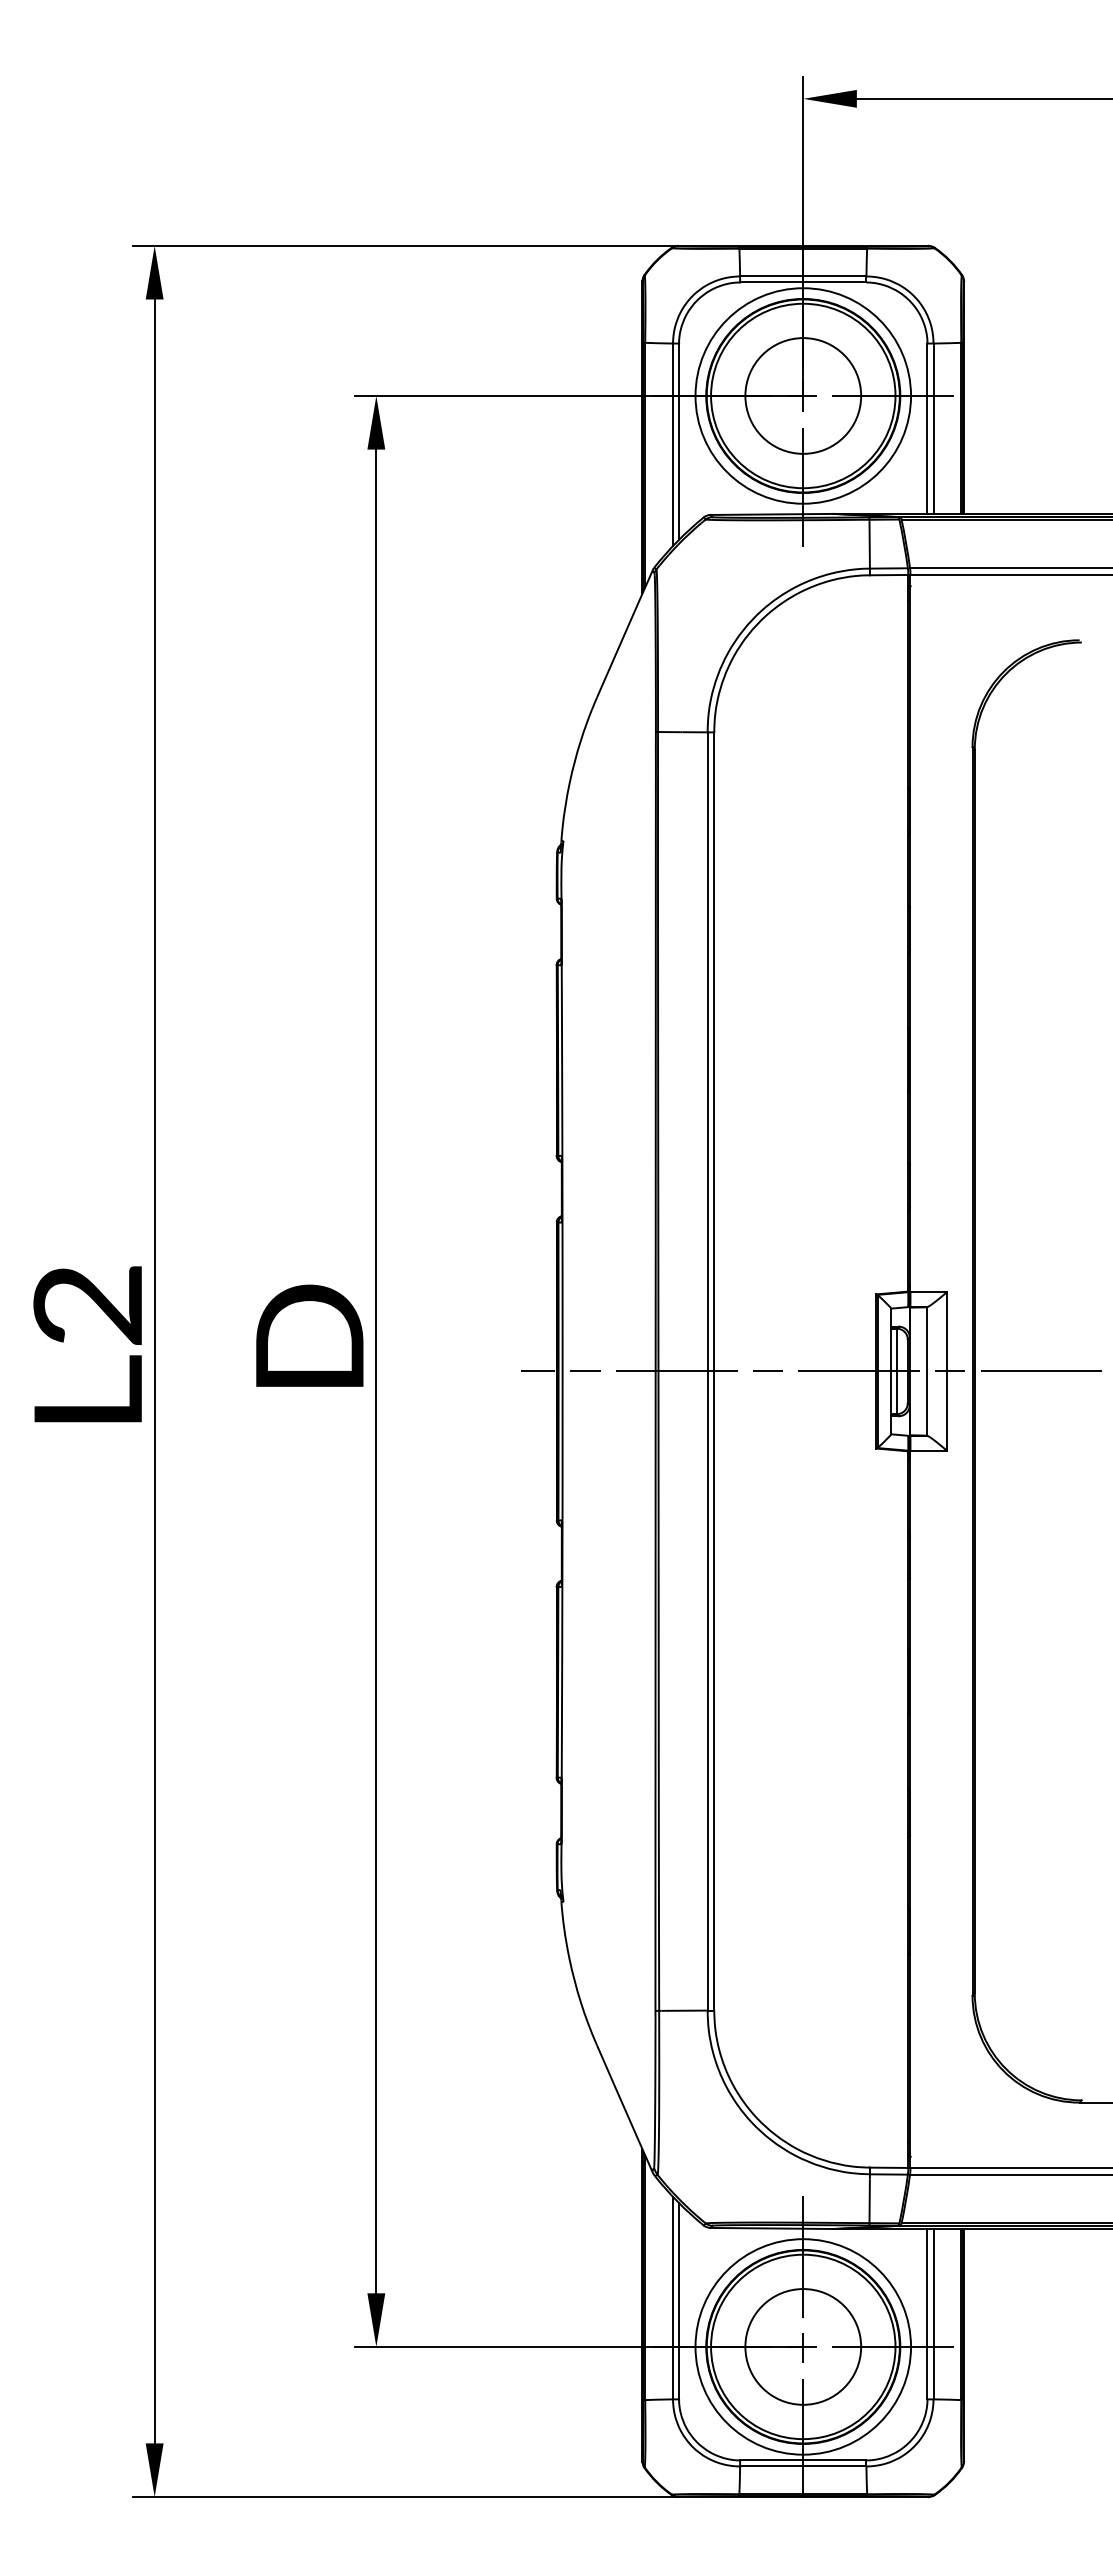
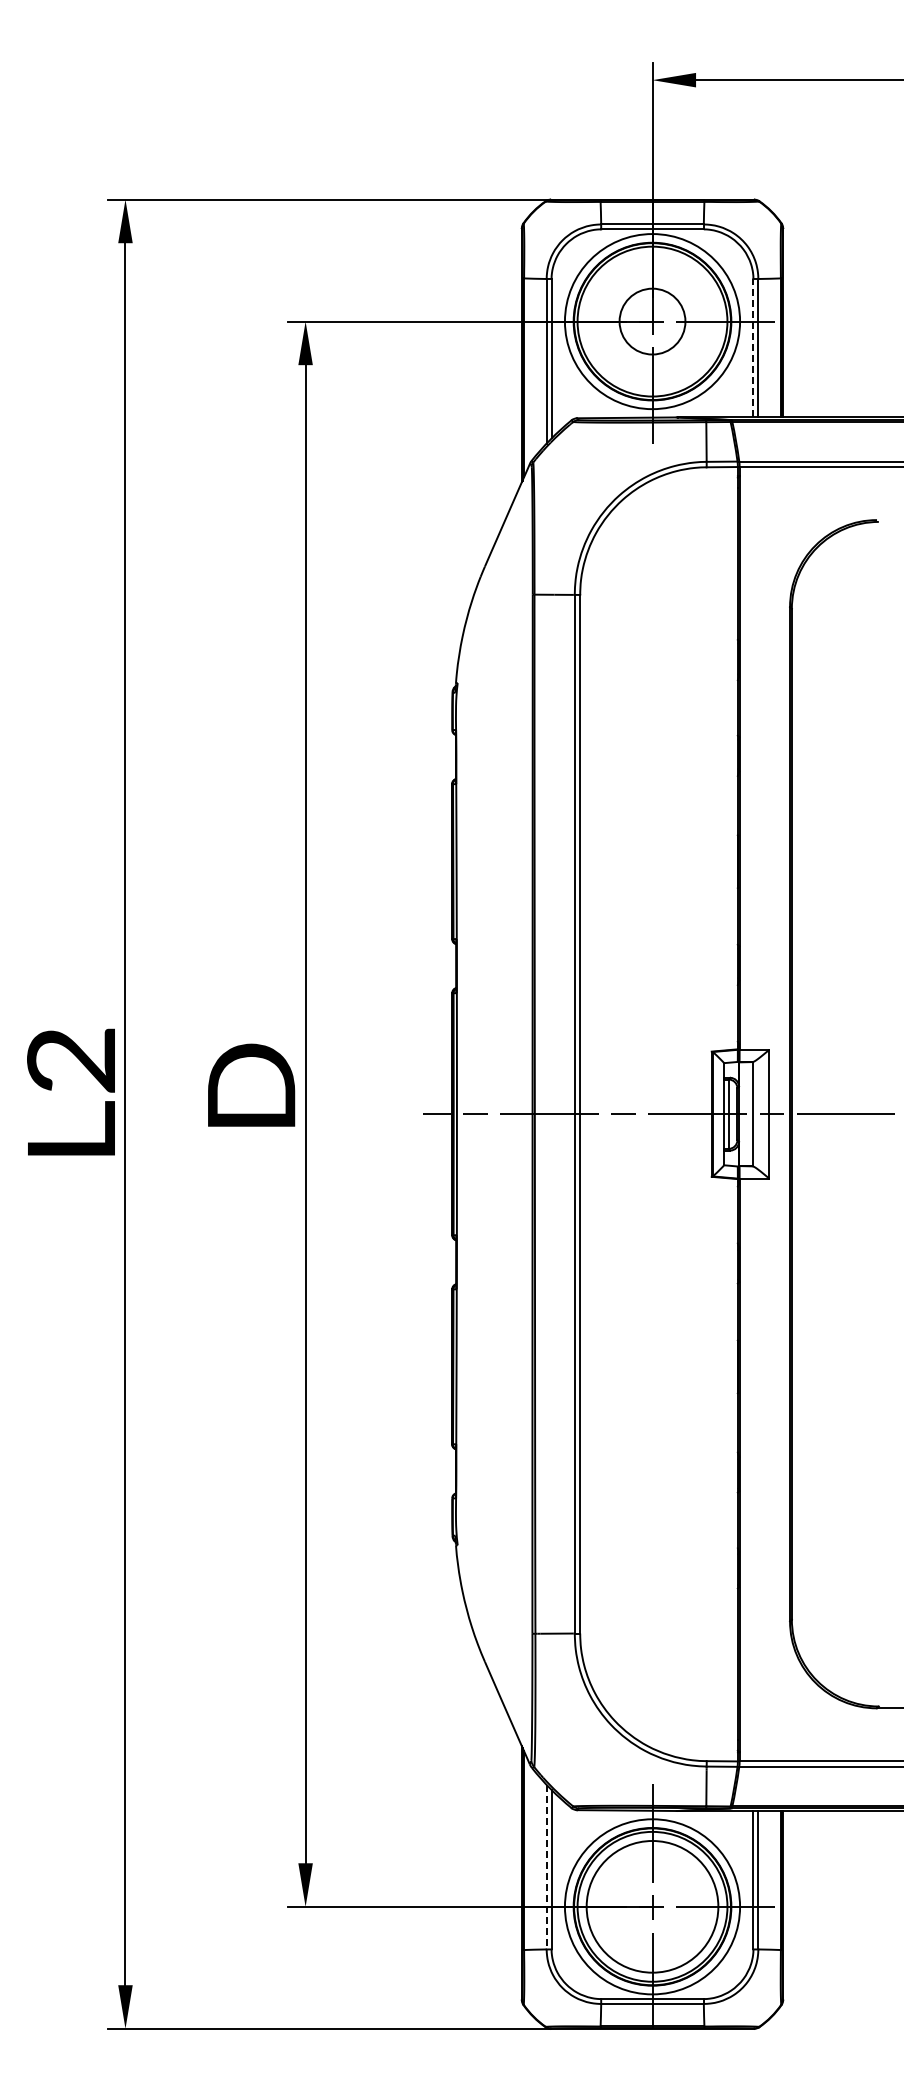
circle: (803, 395) -> (652, 321), size x0.7
line: (927, 427) -> (753, 347), solid -> dashed
line: (672, 2298) -> (546, 1867), solid -> dashed
circle: (803, 2346) -> (652, 1906), size x1.4

